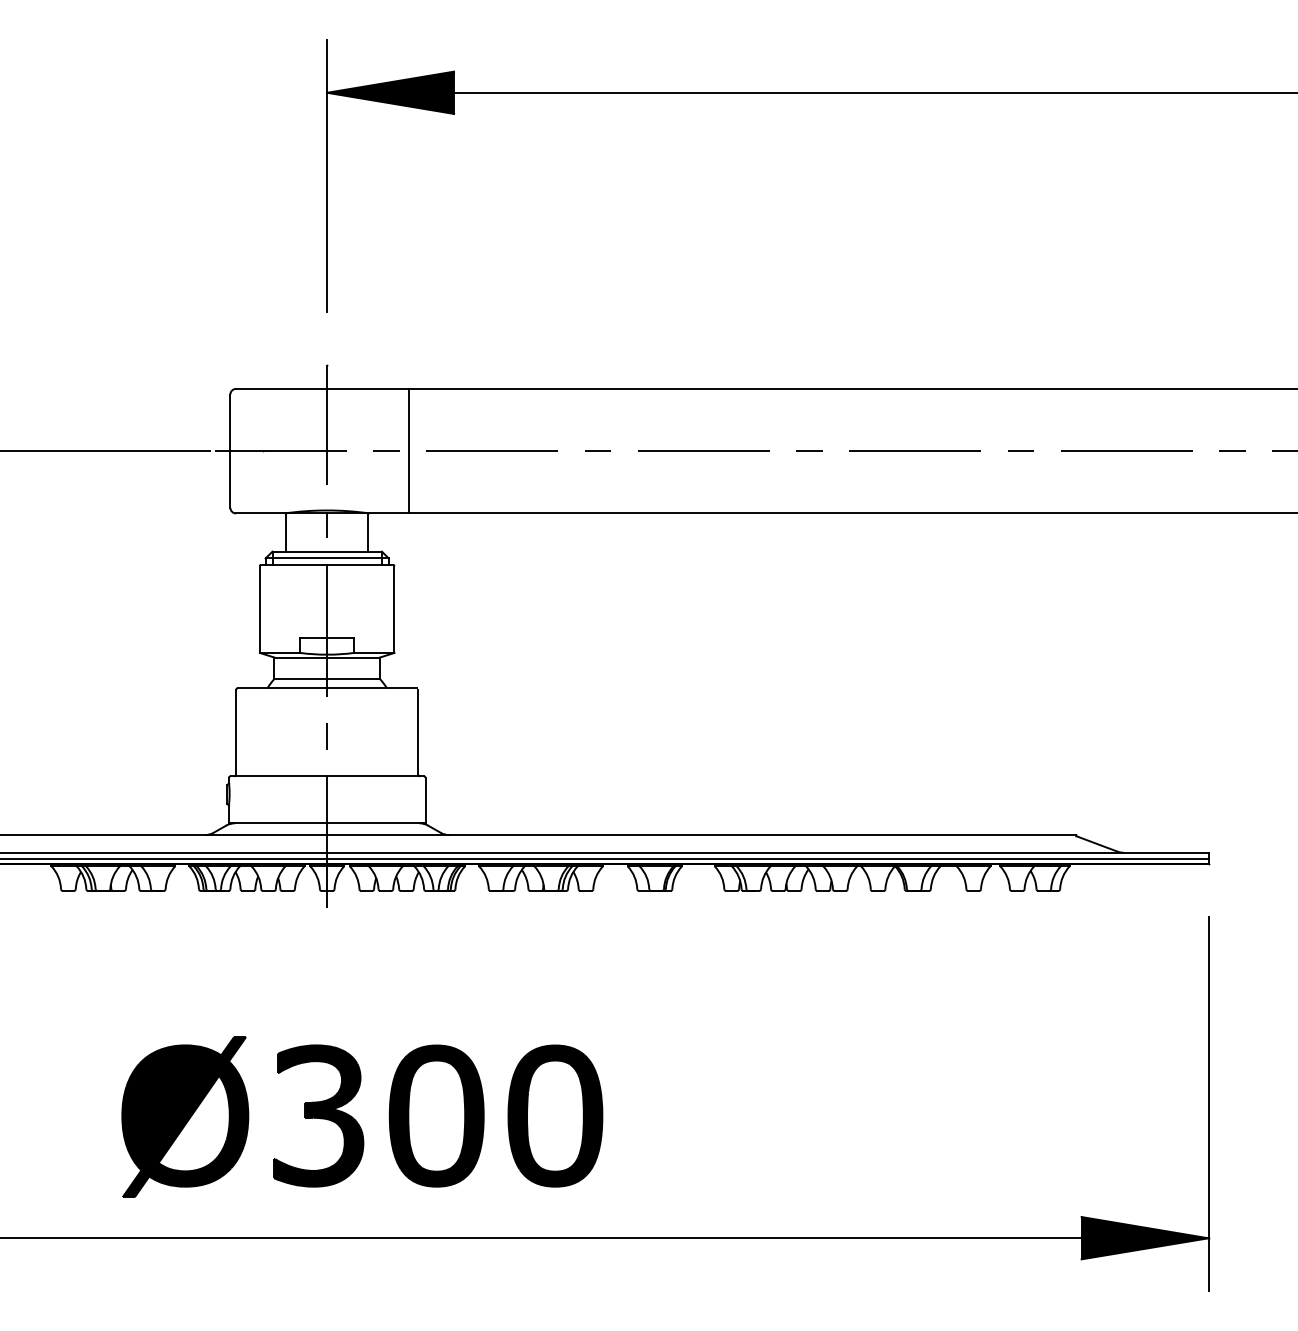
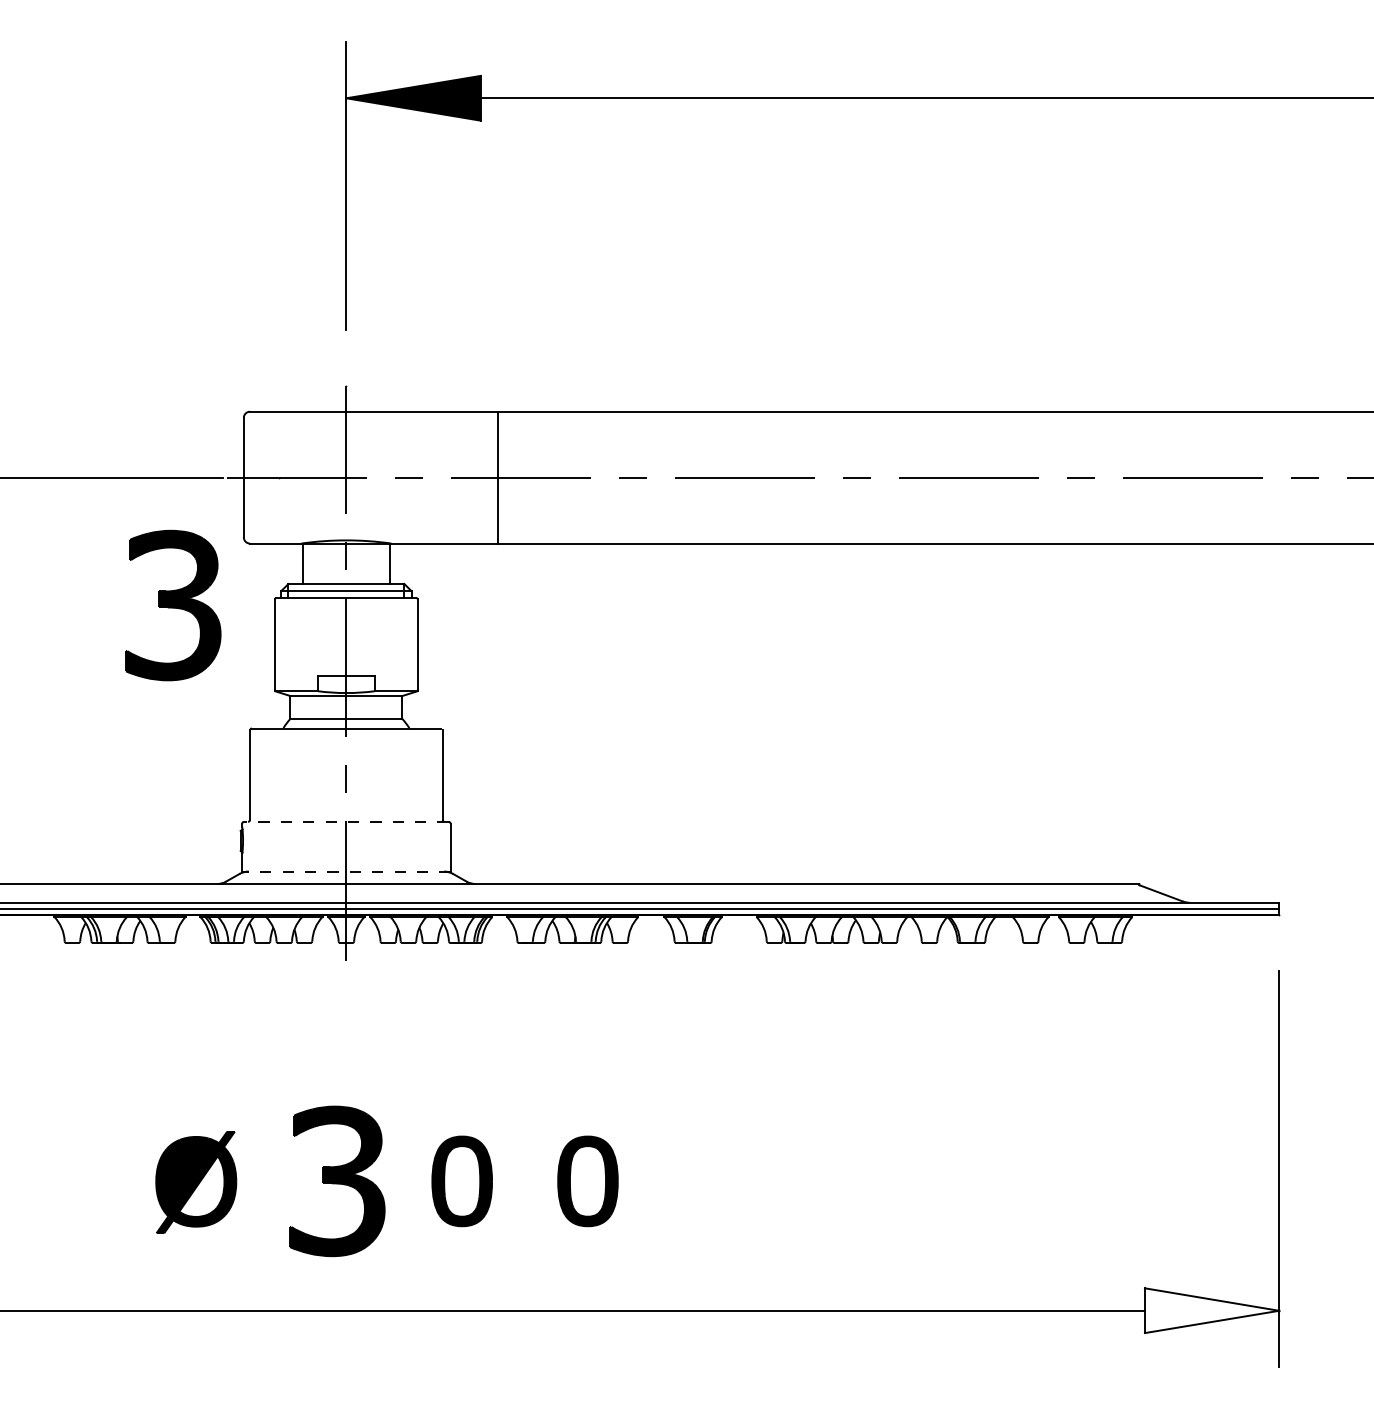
line: (409, 450) -> (498, 476), moved
part: (163, 571) -> (173, 605), added
line: (327, 776) -> (346, 821), solid -> dashed
line: (326, 823) -> (345, 871), solid -> dashed
part: (436, 1115) -> (462, 1180), size x0.6
part: (555, 1115) -> (588, 1180), size x0.6
part: (185, 1116) -> (196, 1181), size x0.6
fill: (1144, 1238) -> (1211, 1311), removed

